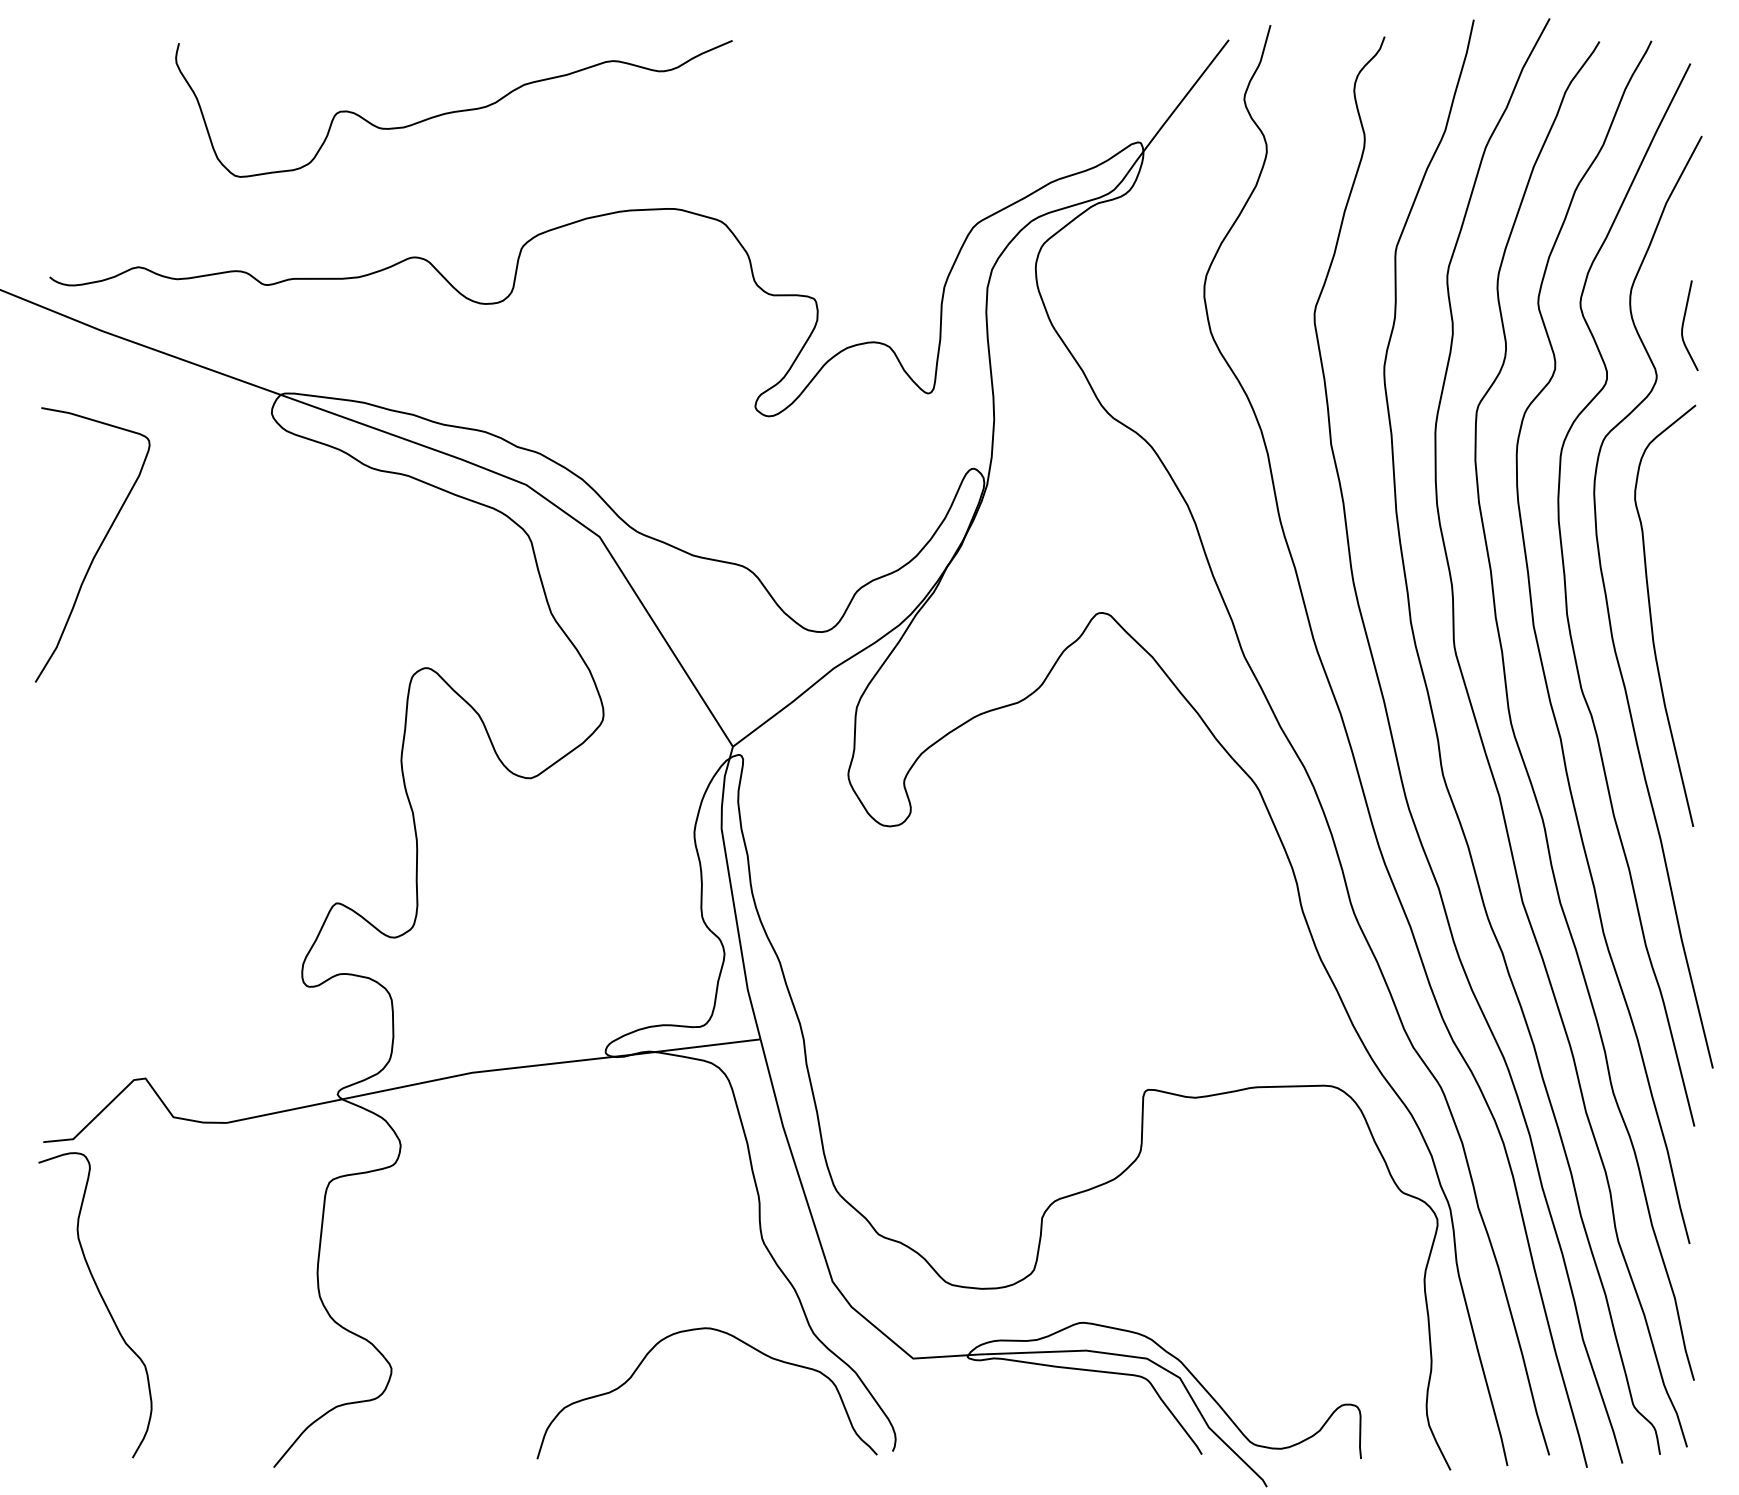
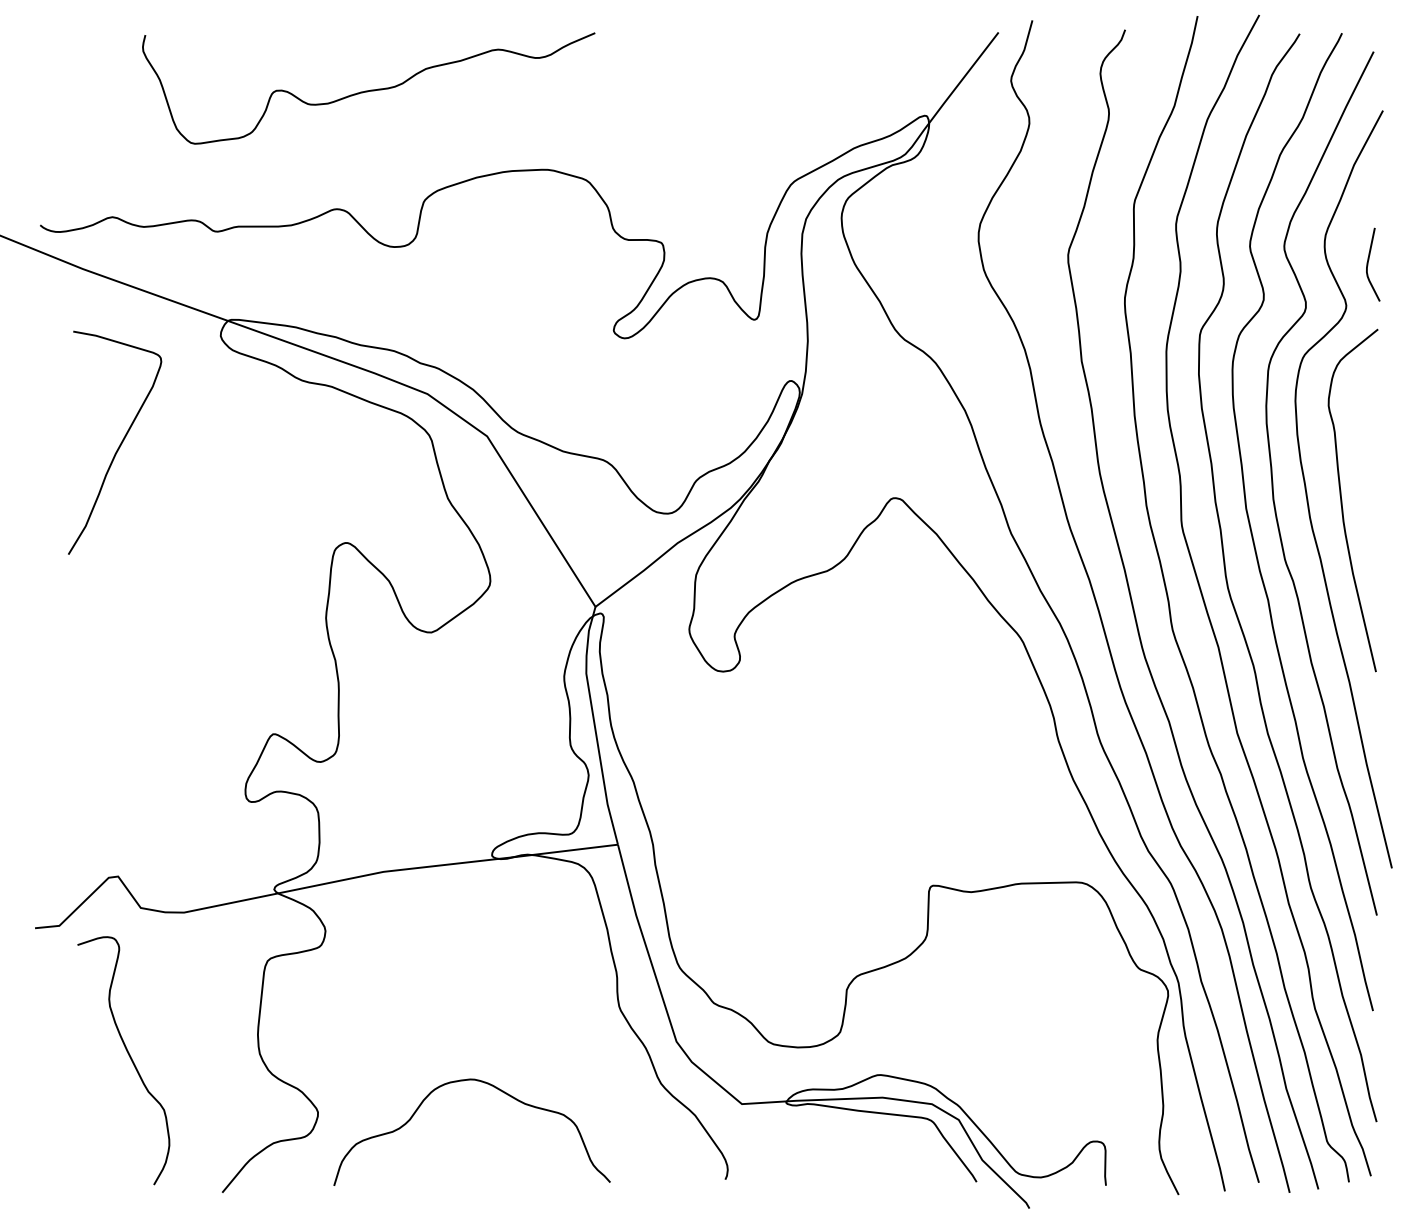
curve: (98, 547) -> (119, 444), moved
curve: (103, 1302) -> (130, 1058), moved
curve: (734, 1338) -> (494, 1087), moved

